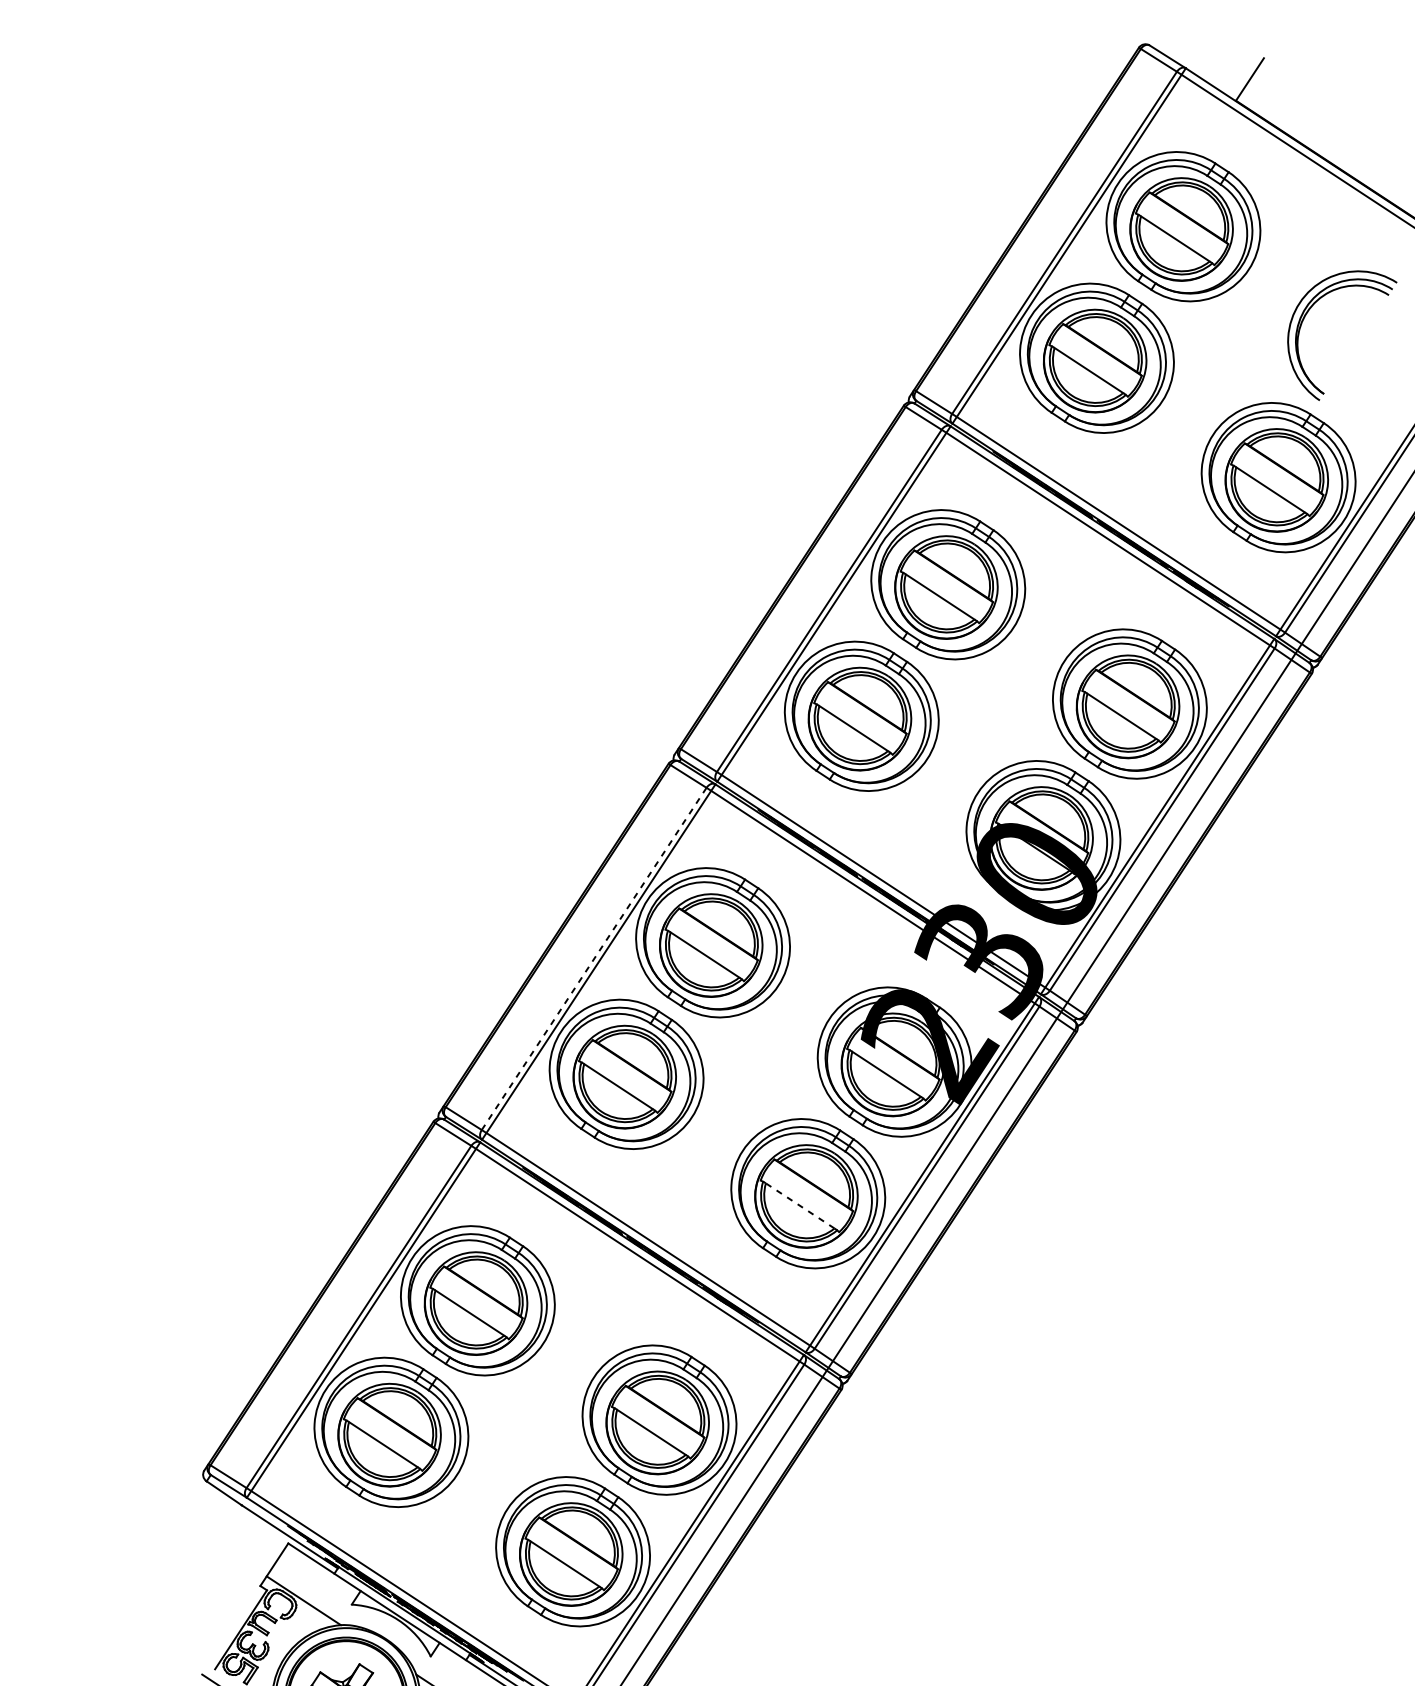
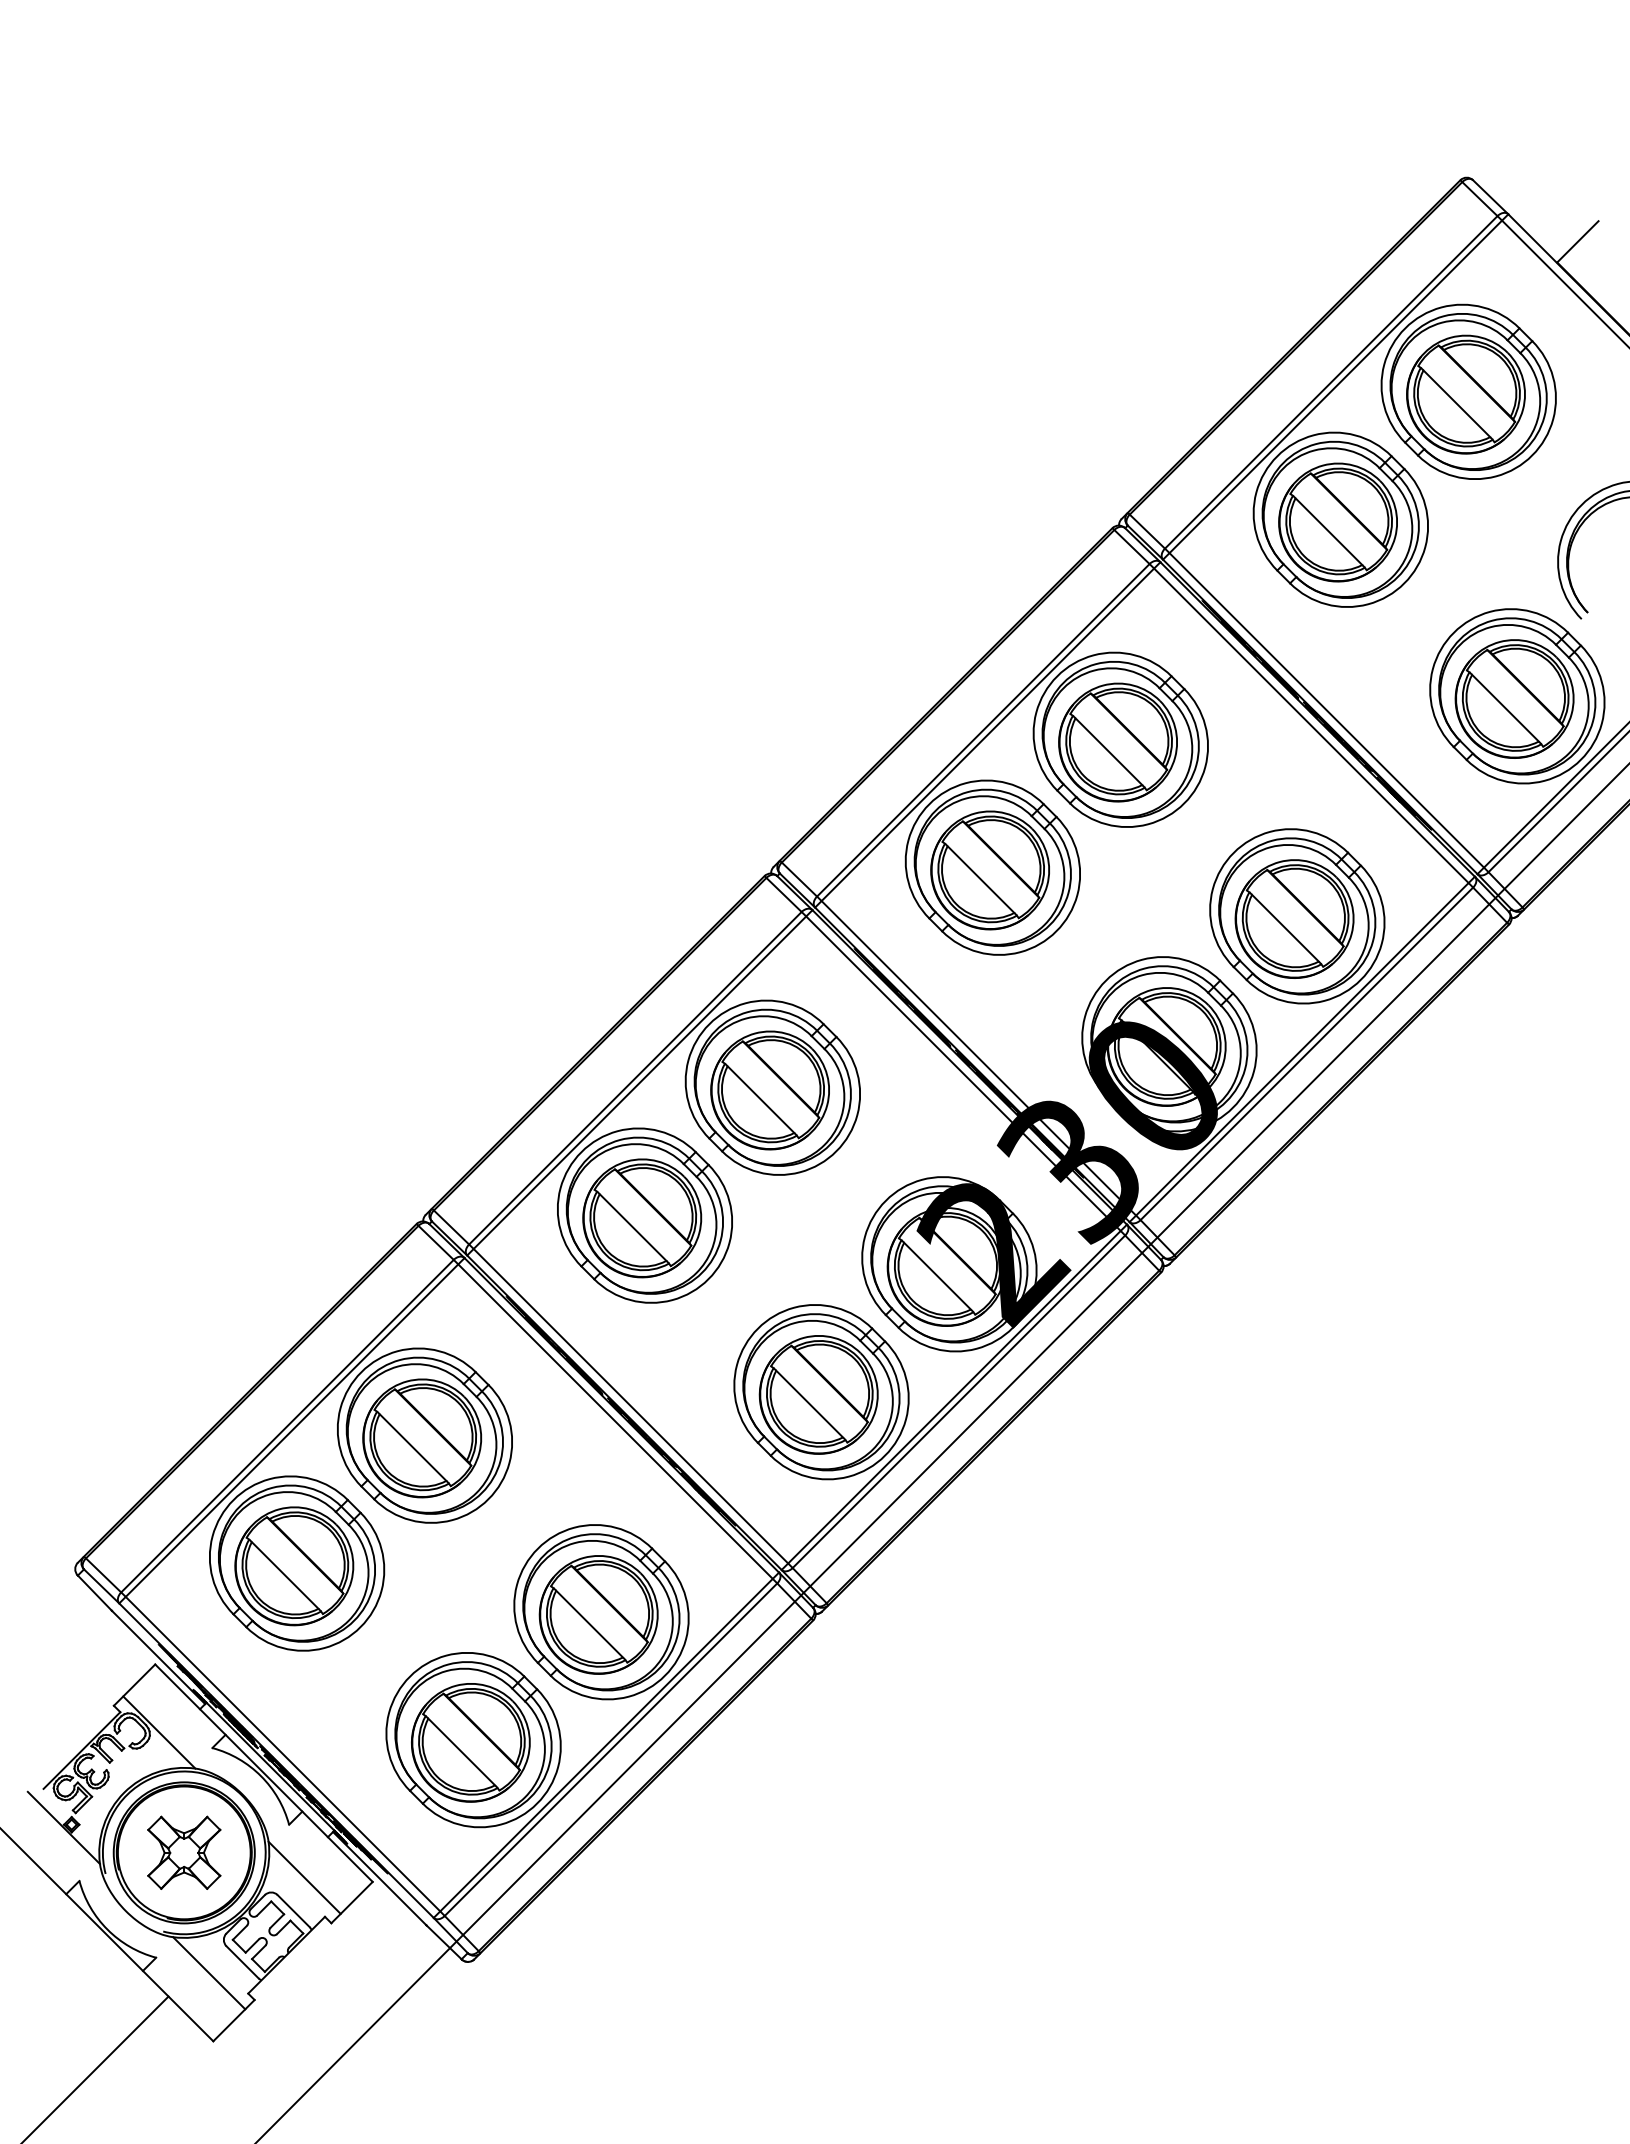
line: (594, 959) -> (635, 1078), dashed -> solid
line: (800, 1205) -> (809, 1403), dashed -> solid

